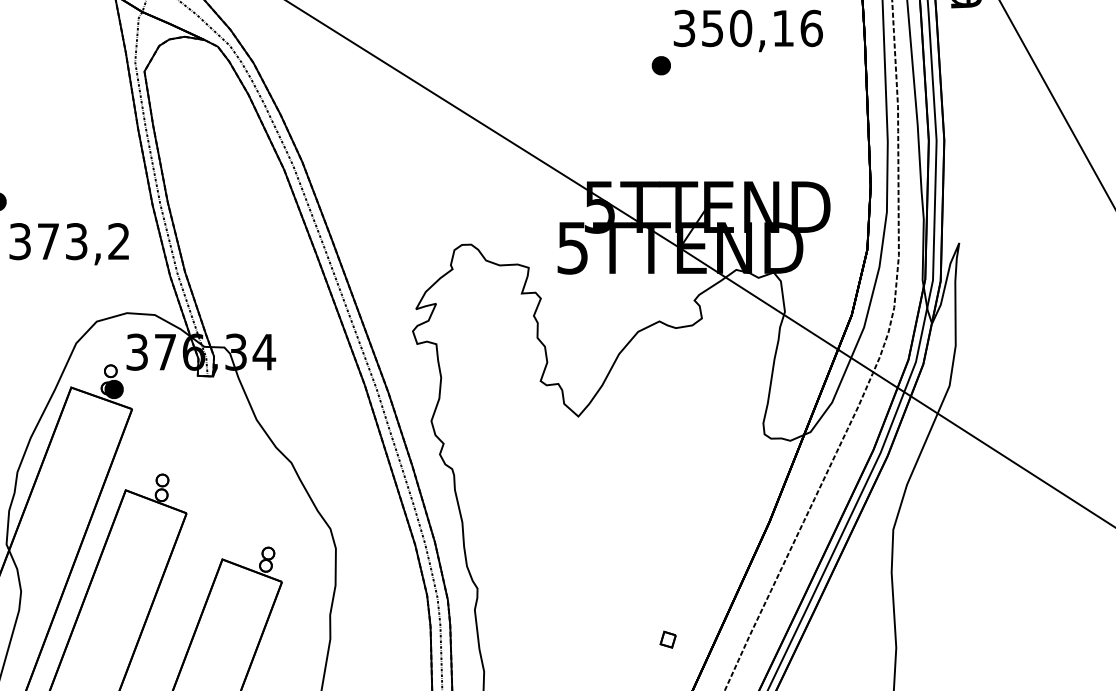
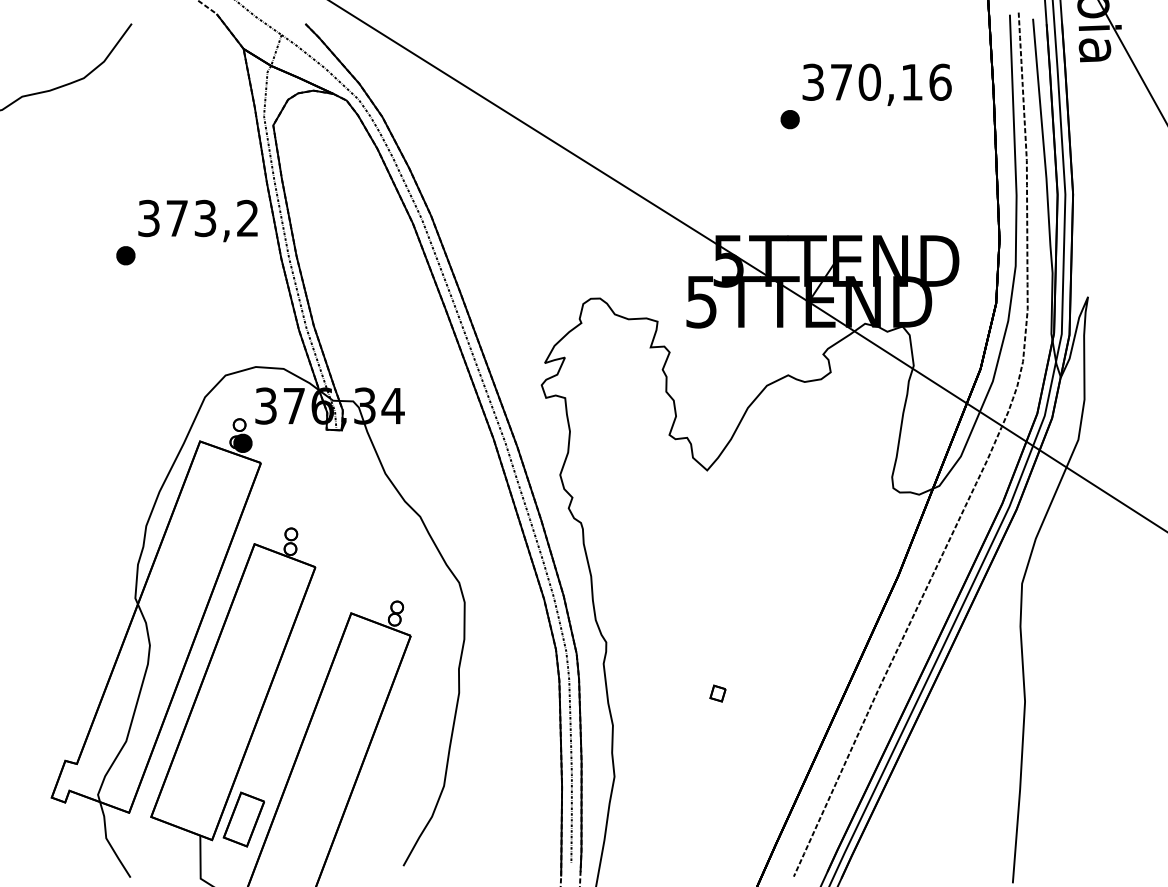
text: (712, 28) -> (841, 82), 350,16 -> 370,16
text: (68, 243) -> (197, 220), moved
part: (667, 639) -> (717, 693), moved

